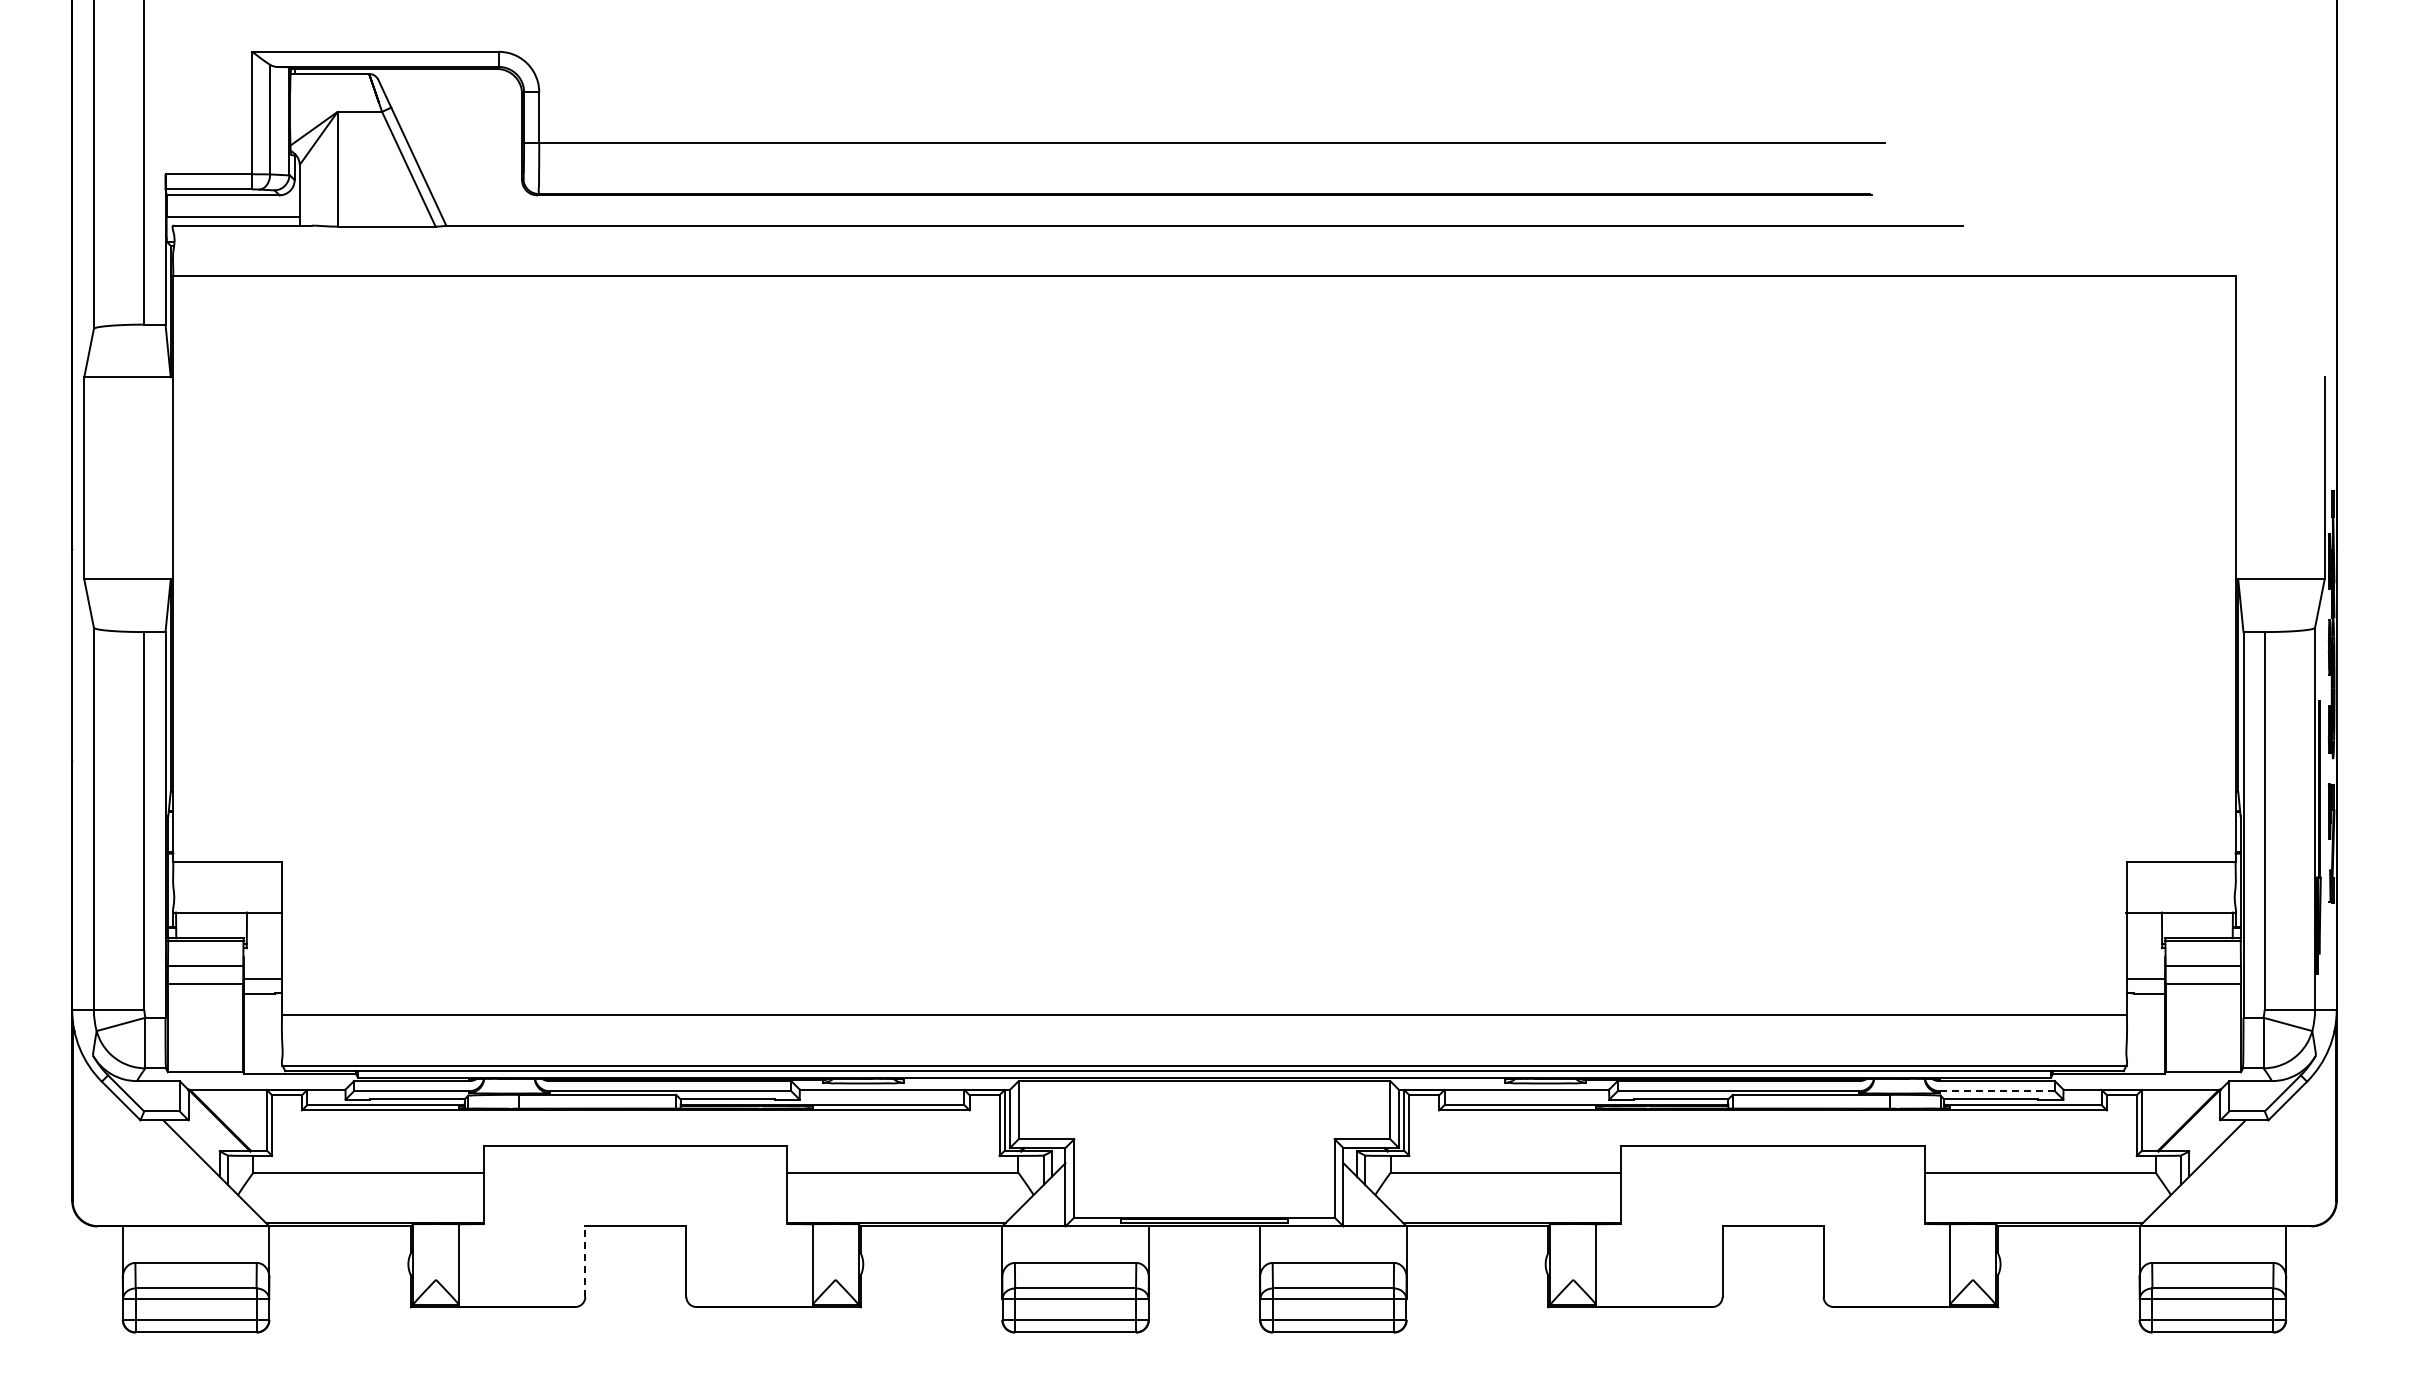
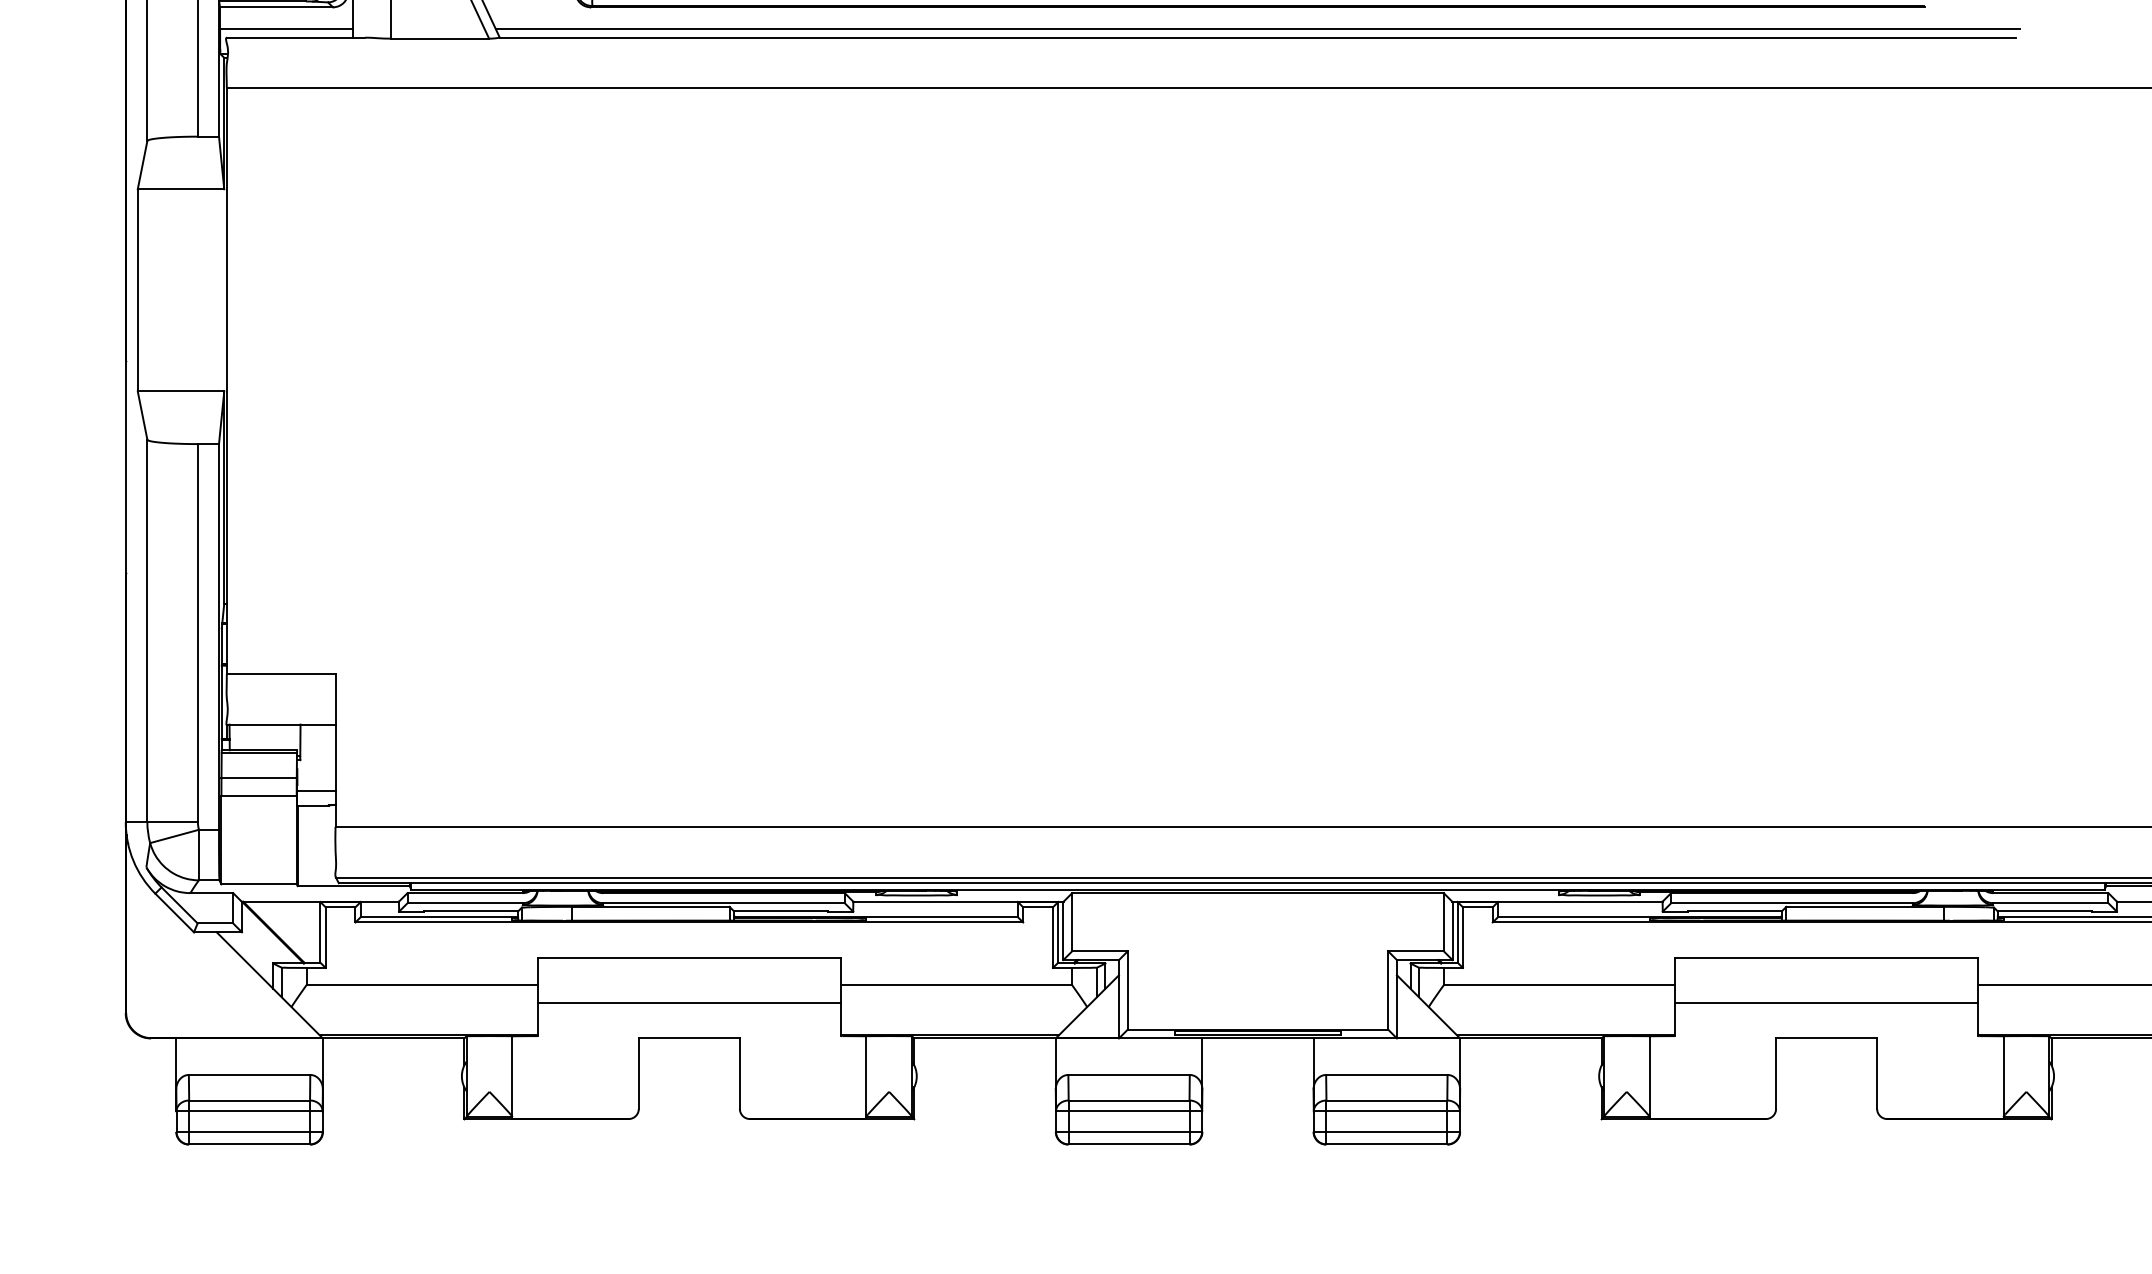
line: (1204, 216) -> (1257, 28), added
line: (1997, 1091) -> (2050, 903), dashed -> solid
line: (635, 1191) -> (688, 1003), added
line: (1772, 1191) -> (1825, 1003), added
line: (585, 1261) -> (638, 1073), dashed -> solid

